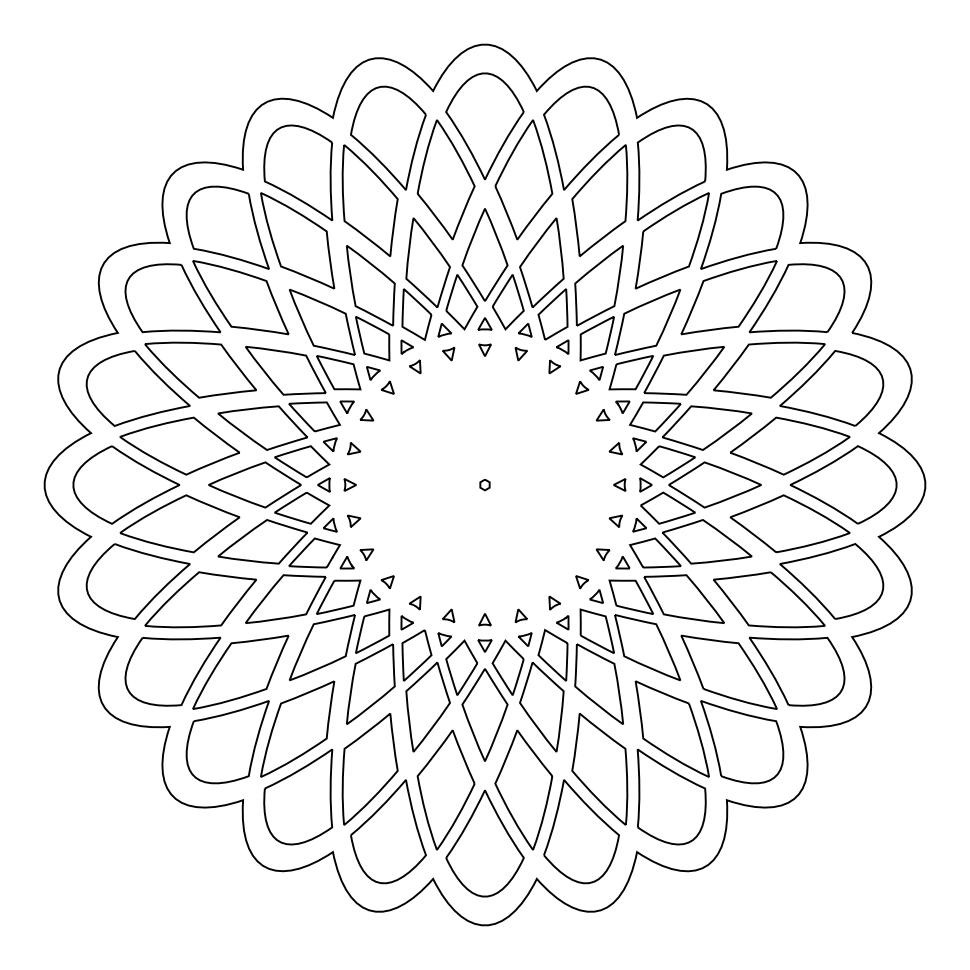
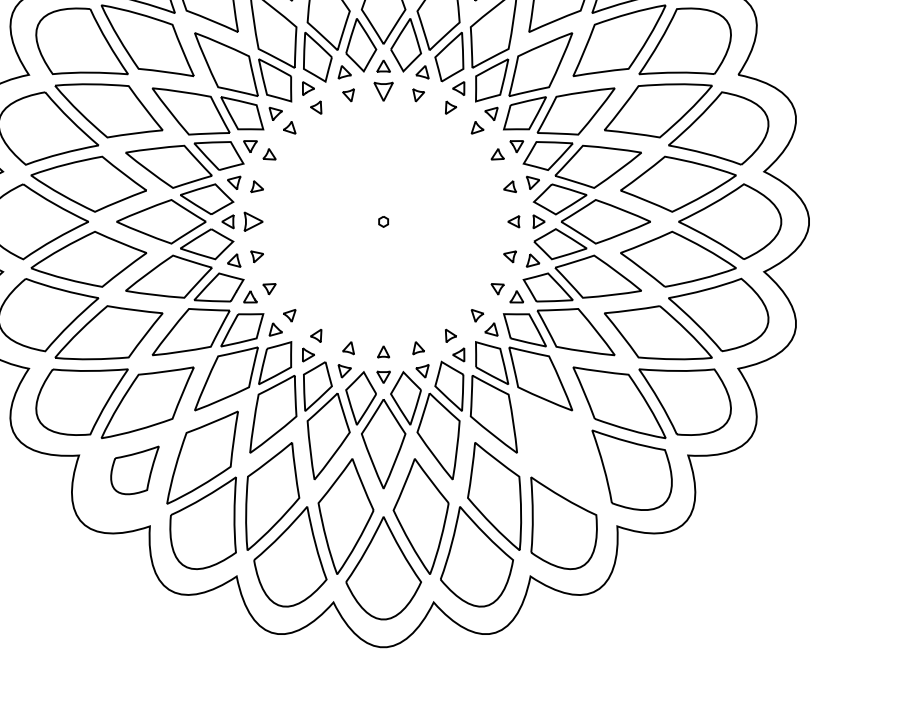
part: (484, 349) -> (383, 90), size x1.6
part: (349, 484) -> (252, 221), size x1.6
part: (671, 728) -> (563, 457), removed
part: (227, 742) -> (134, 470), size x0.6

